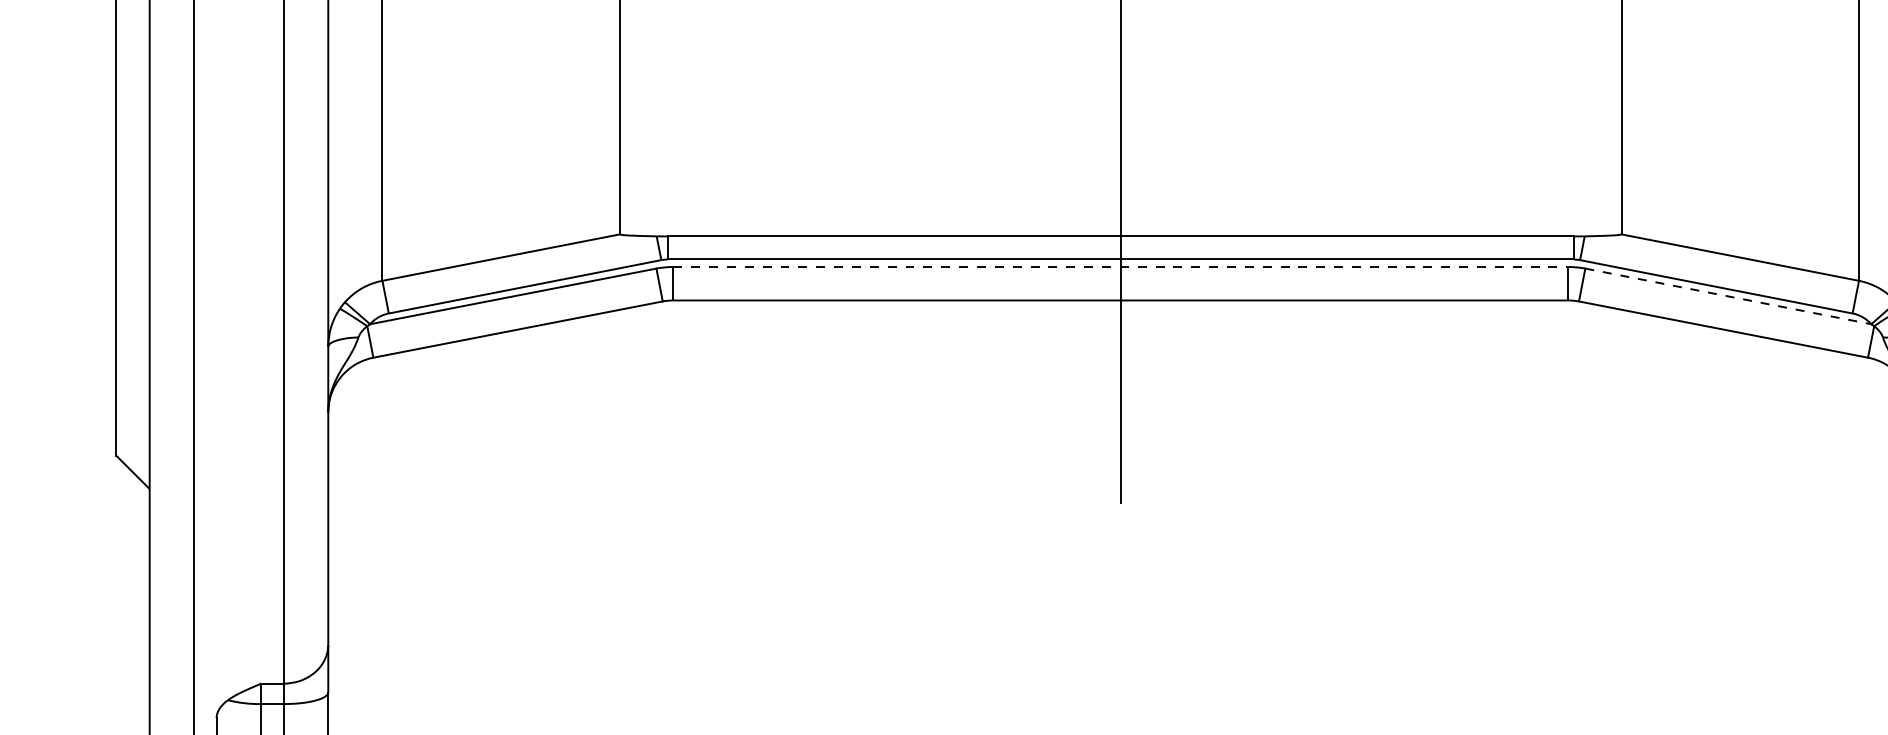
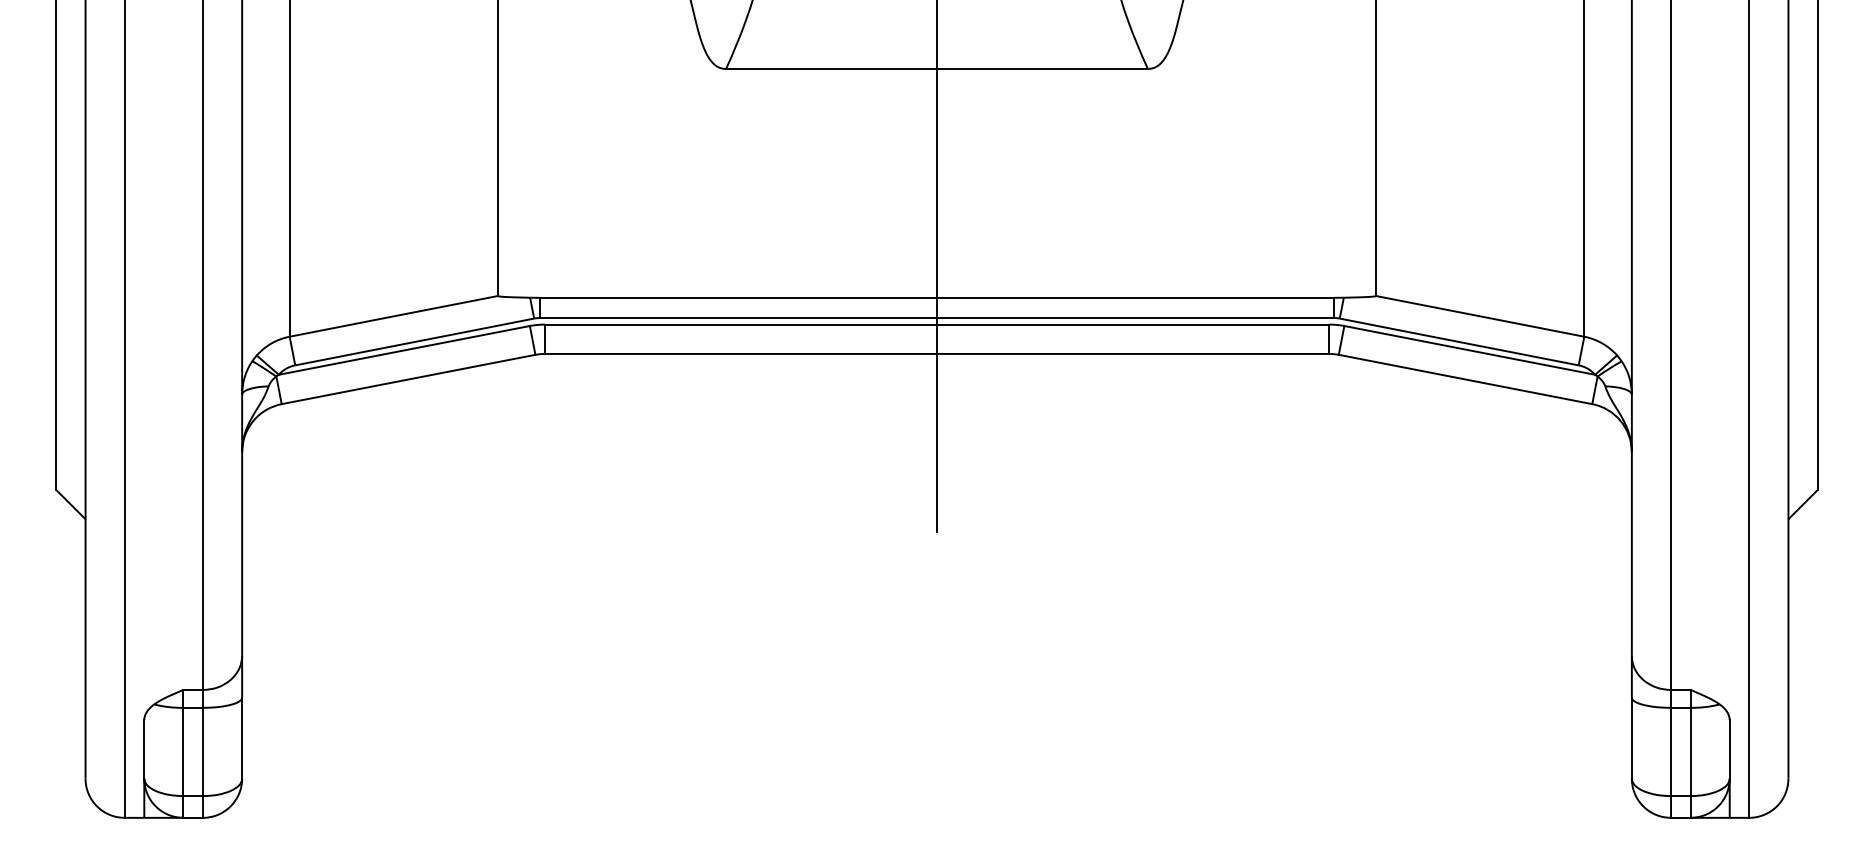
line: (1121, 266) -> (937, 324), dashed -> solid
line: (1728, 296) -> (1469, 350), dashed -> solid

